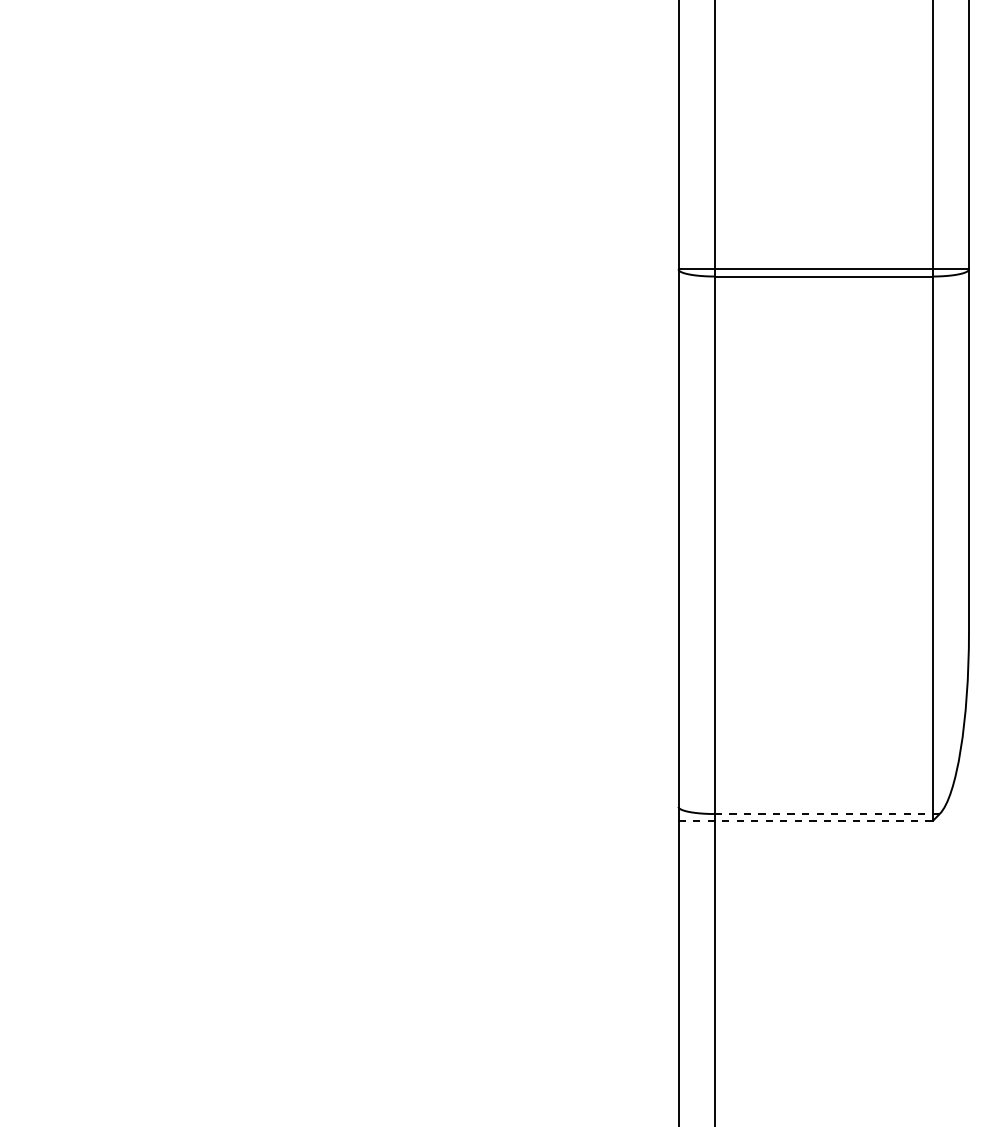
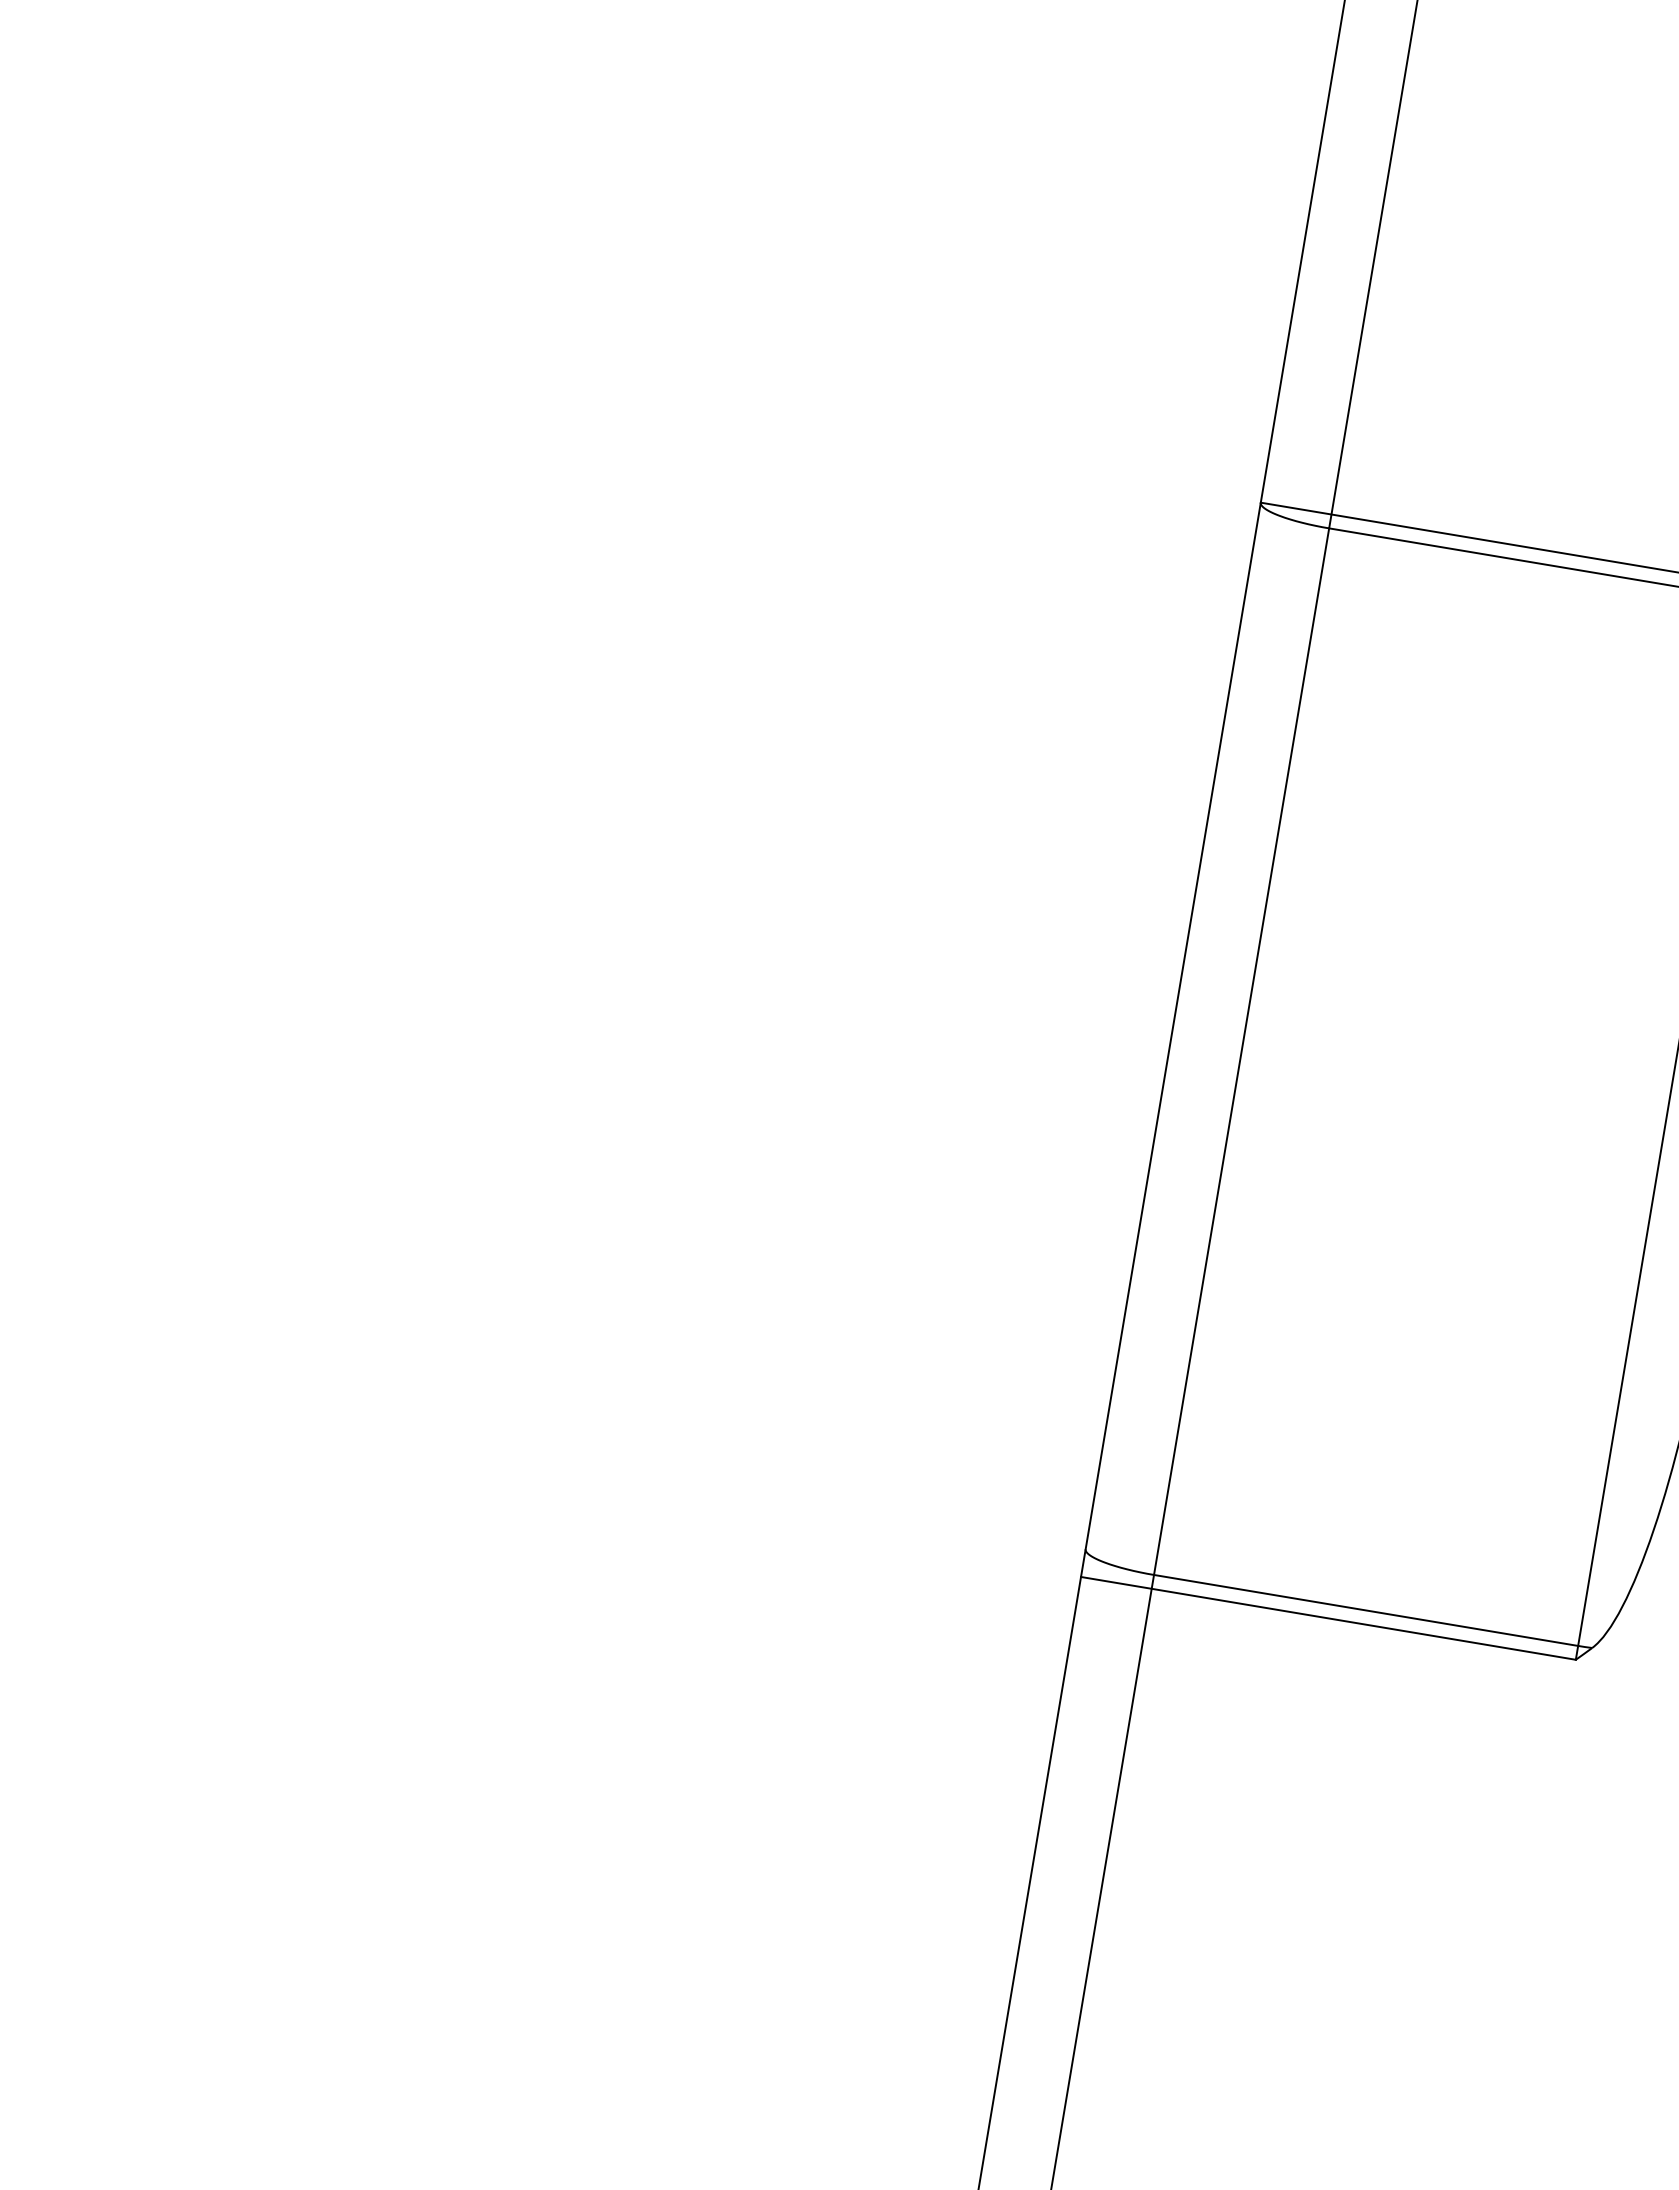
line: (823, 814) -> (1365, 1611), dashed -> solid
line: (806, 821) -> (1330, 1619), dashed -> solid

